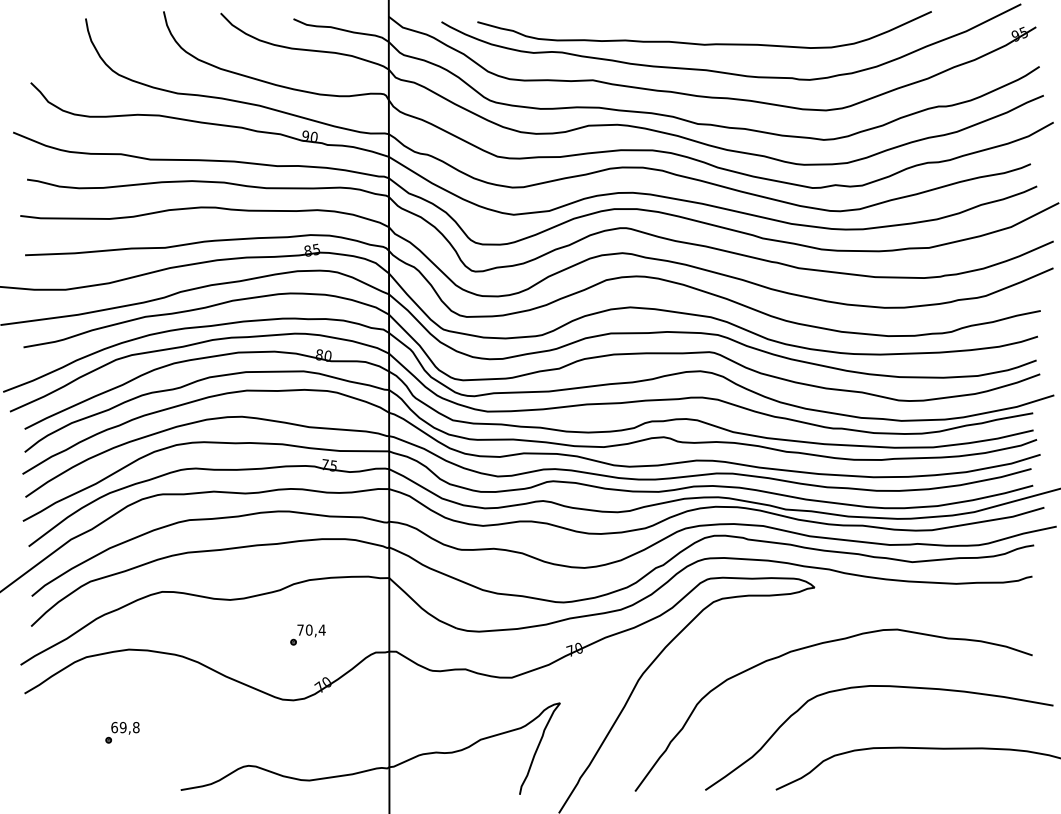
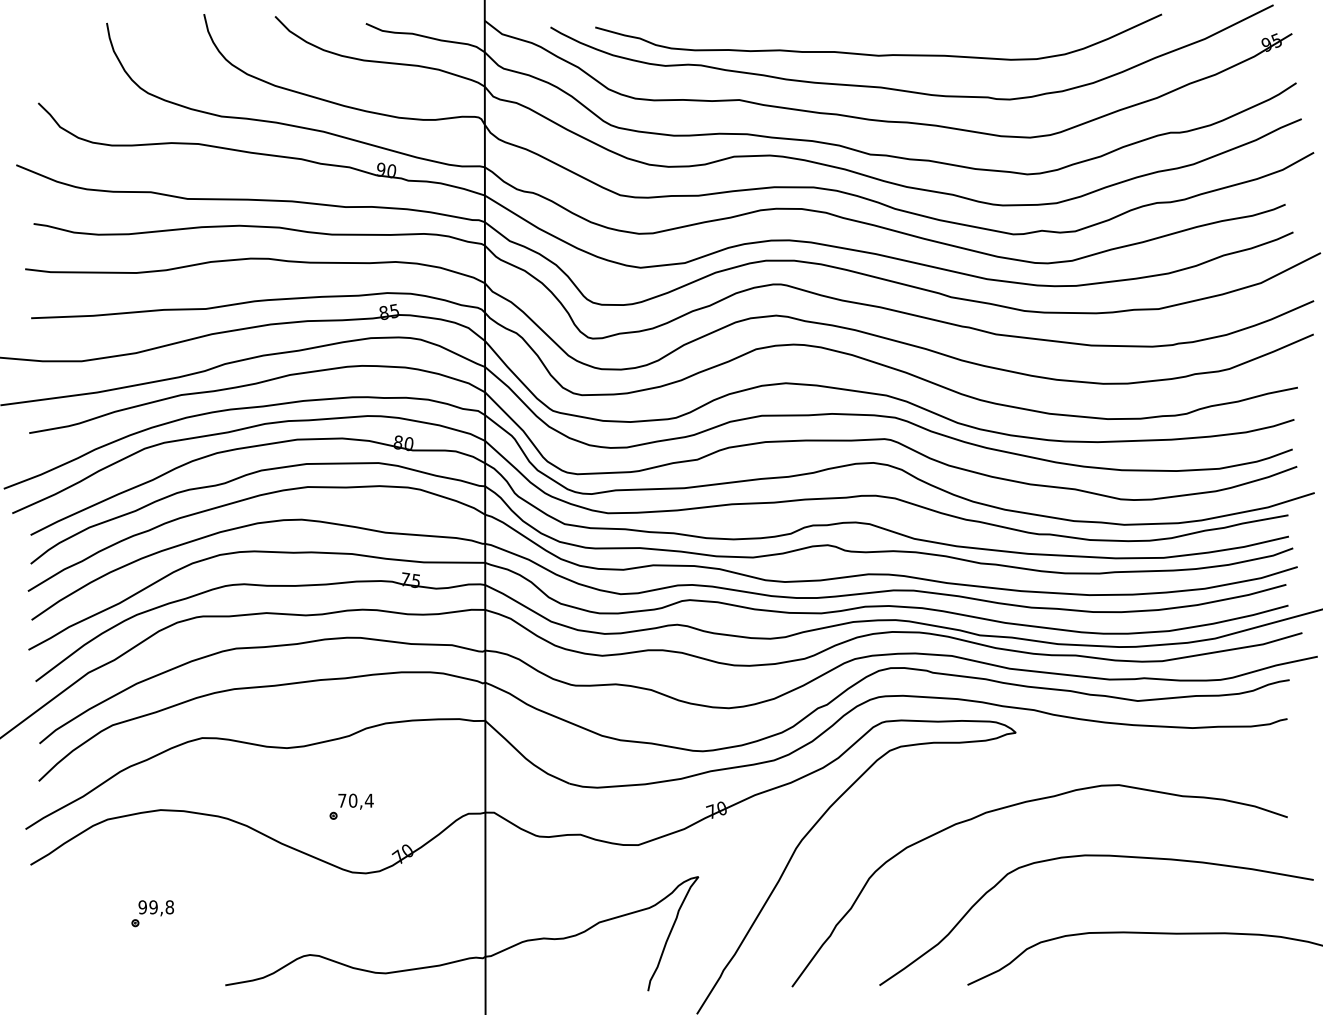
part: (307, 634) -> (350, 806), moved
text: (114, 727) -> (142, 907), 69,8 -> 99,8

